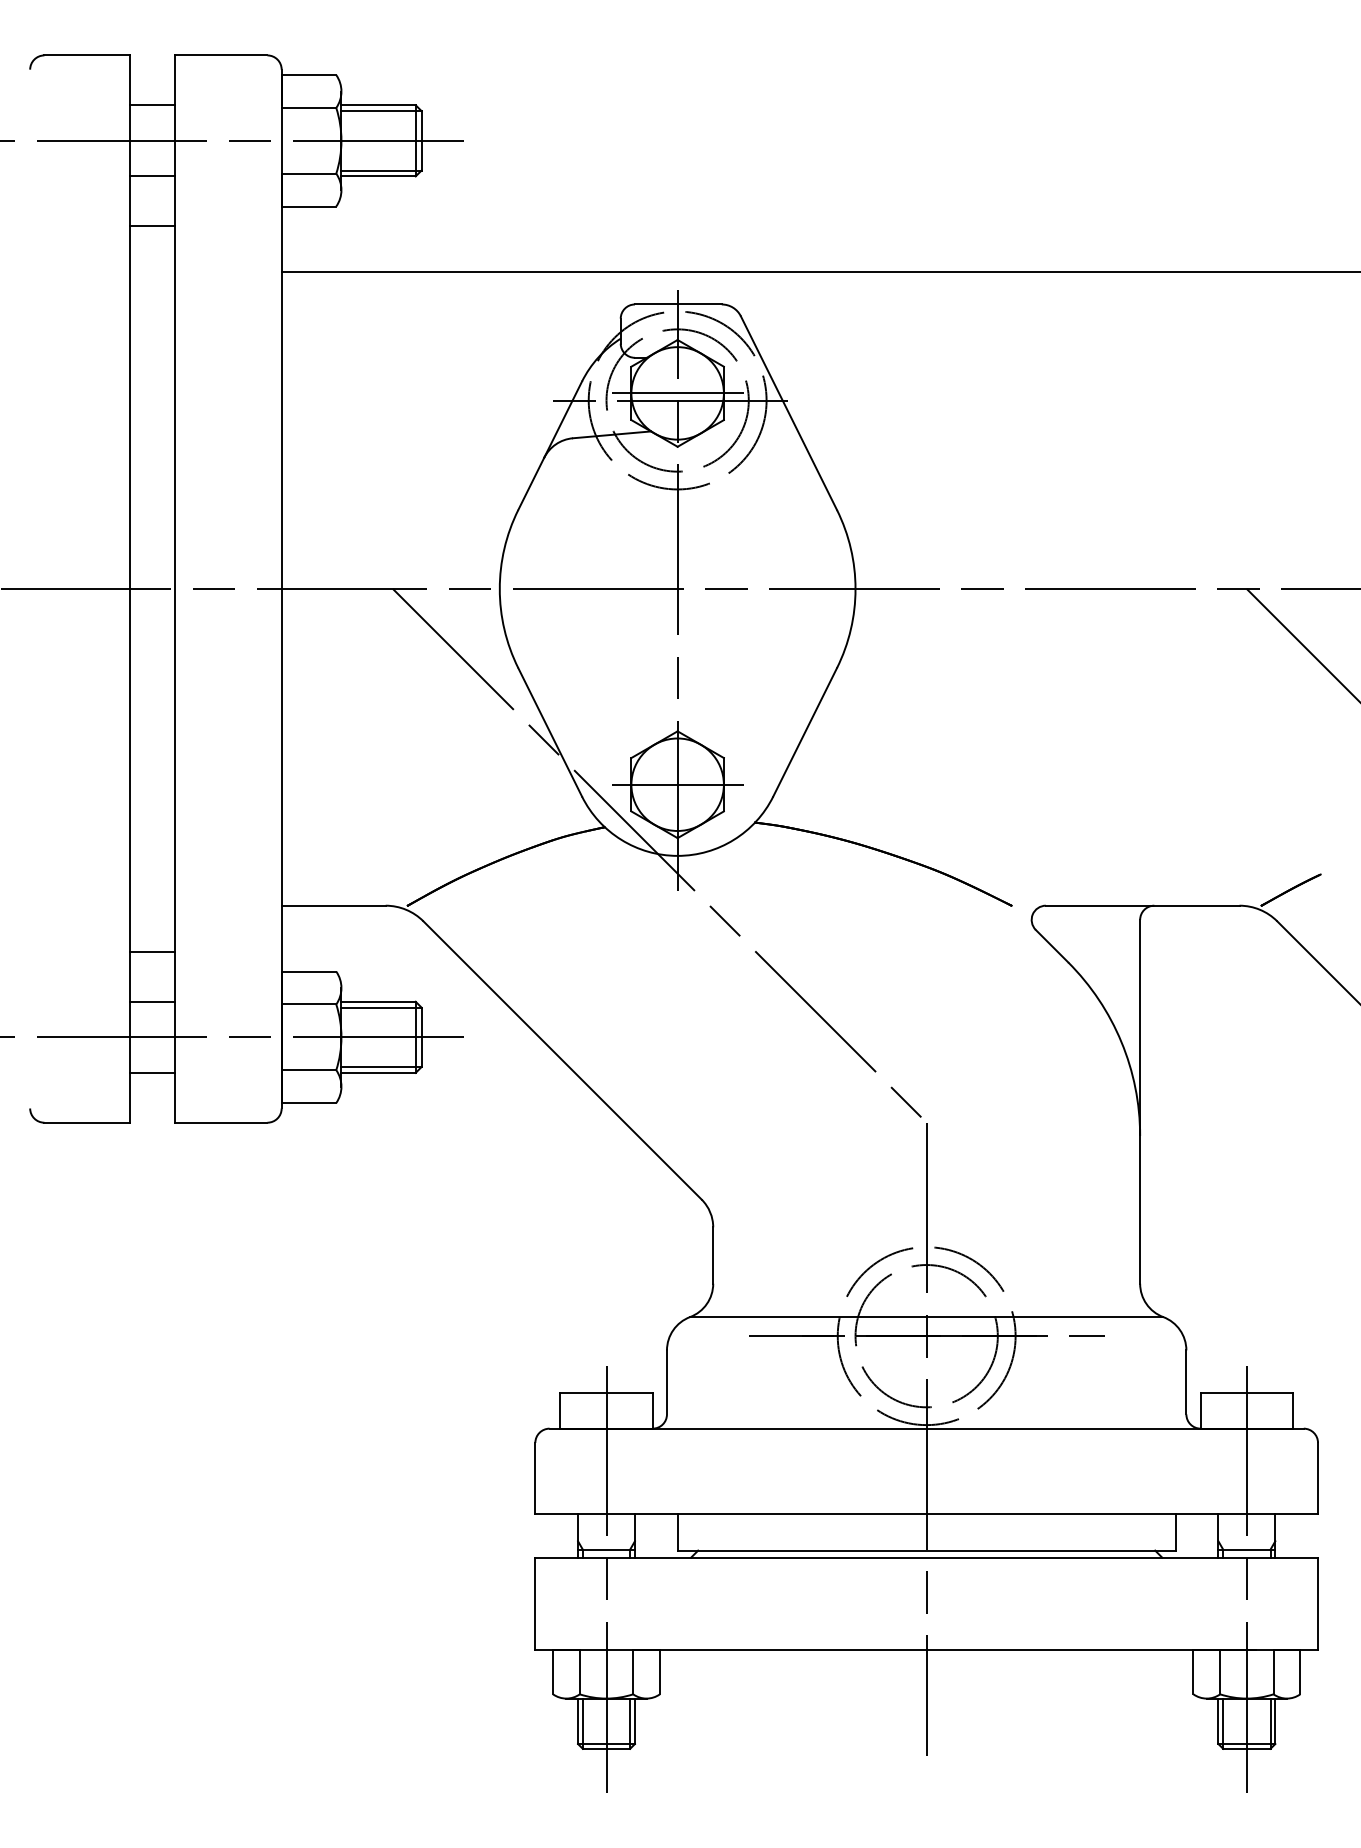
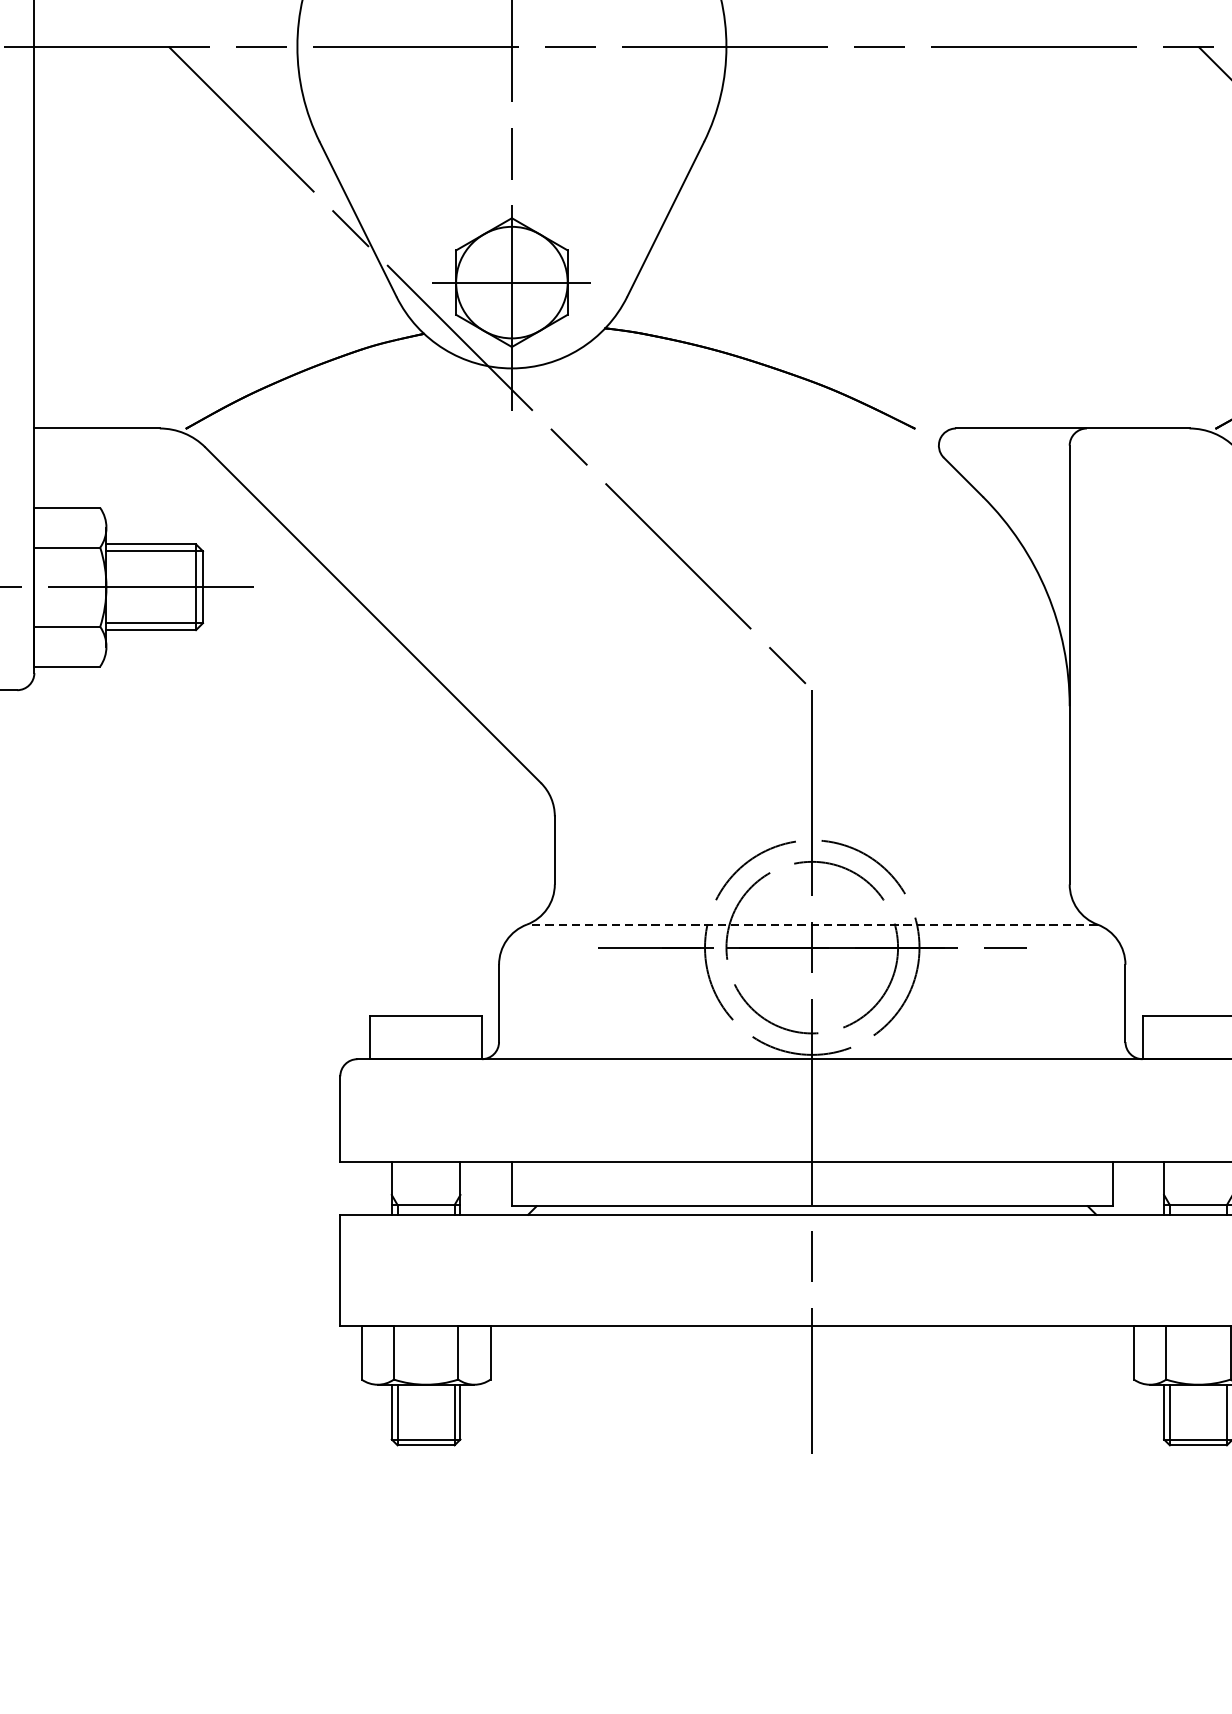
line: (926, 1317) -> (812, 925), solid -> dashed
line: (606, 1576) -> (426, 1237), removed
line: (1246, 1576) -> (1197, 1237), removed

